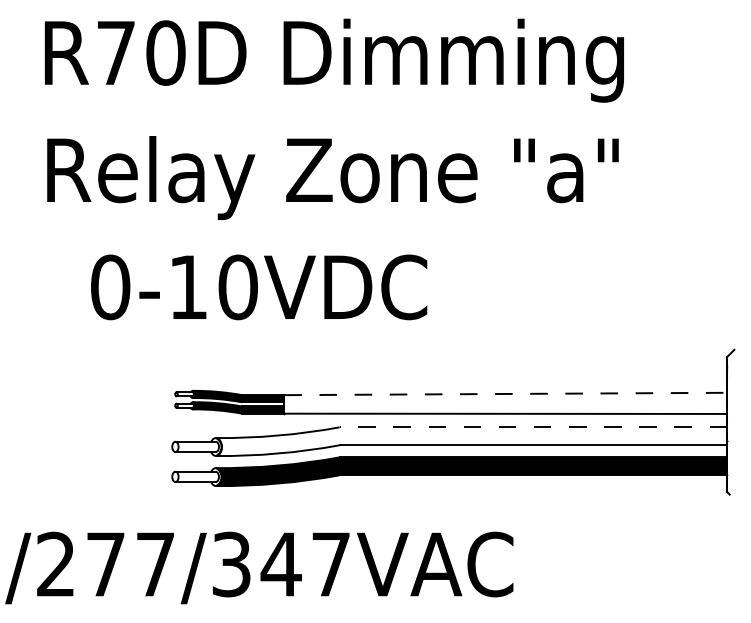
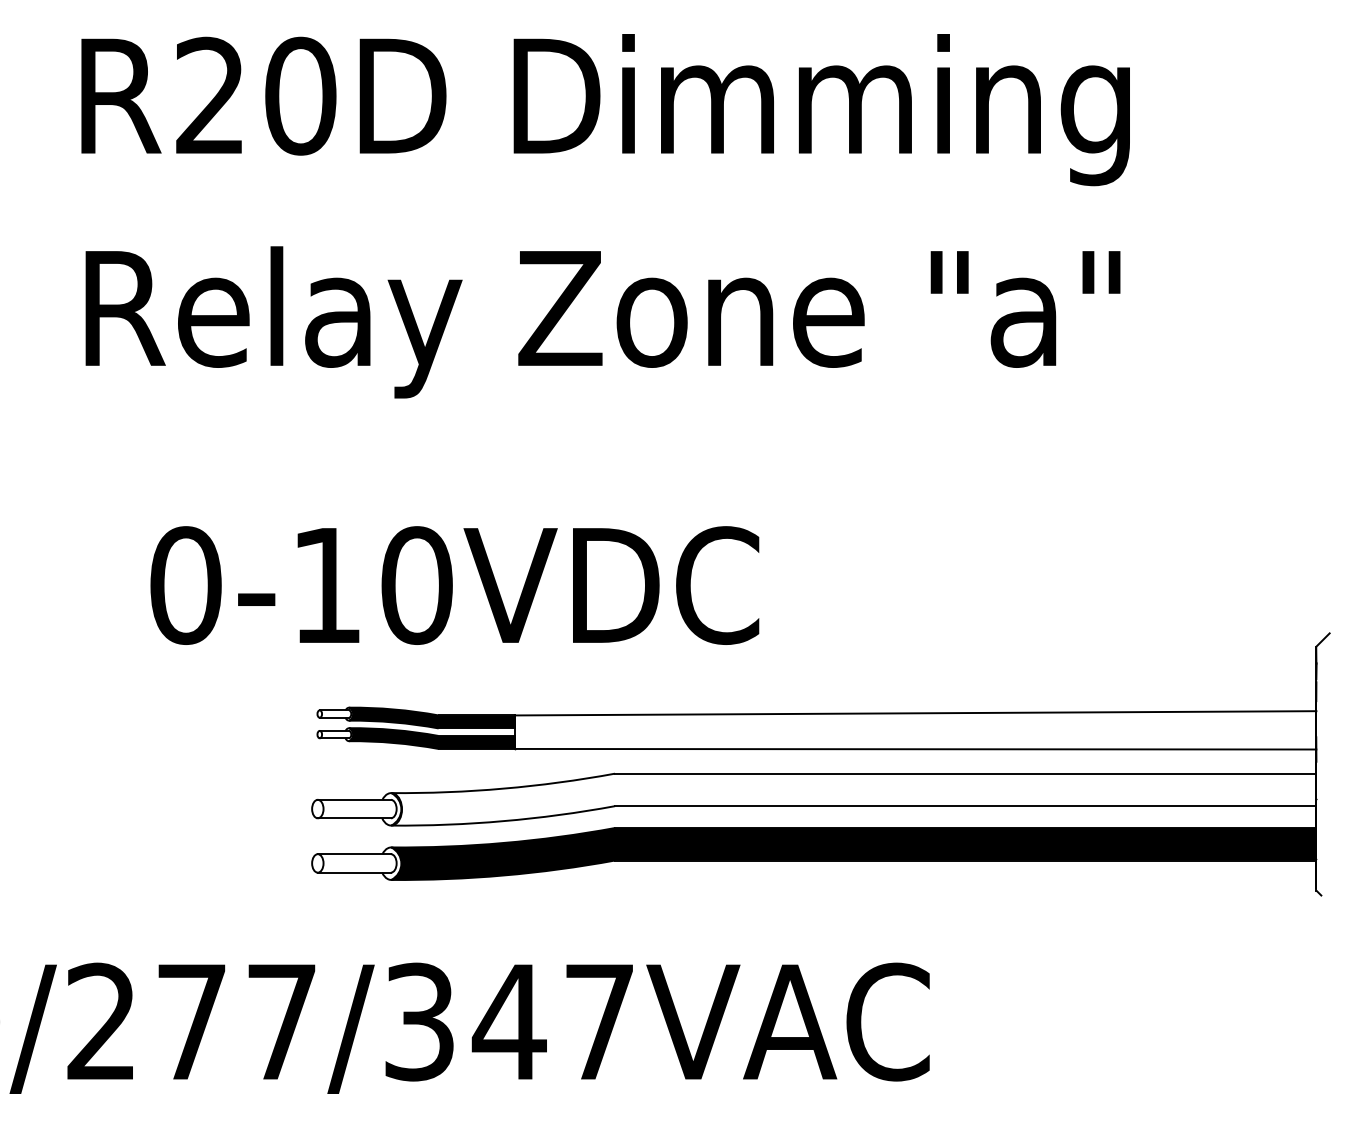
text: (115, 52) -> (209, 95), R70D -> R20D
text: (259, 287) -> (455, 585), moved
line: (506, 393) -> (917, 712), dashed -> solid
line: (533, 427) -> (966, 773), dashed -> solid

